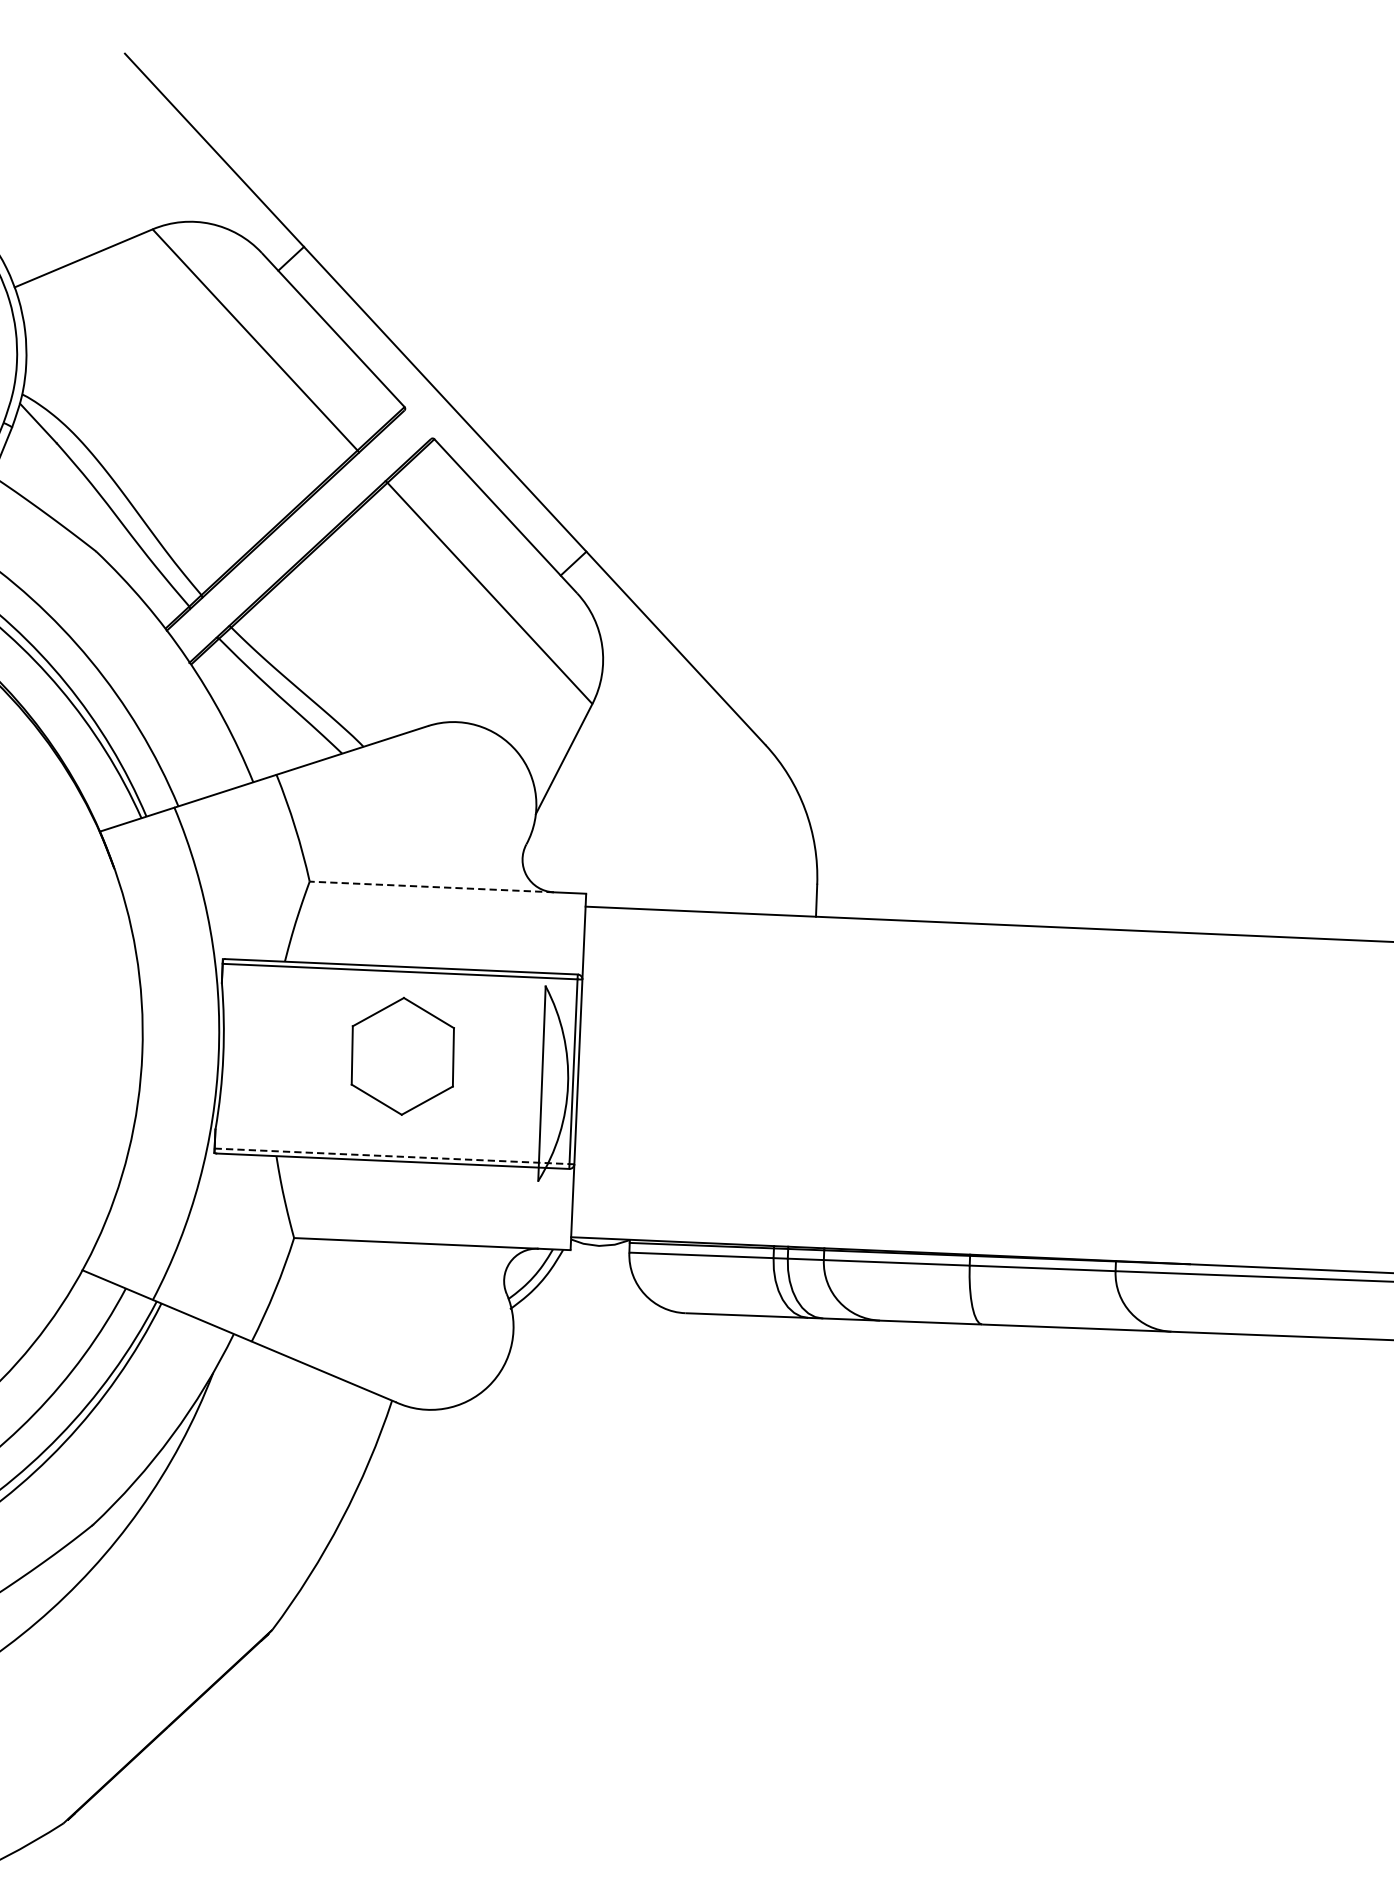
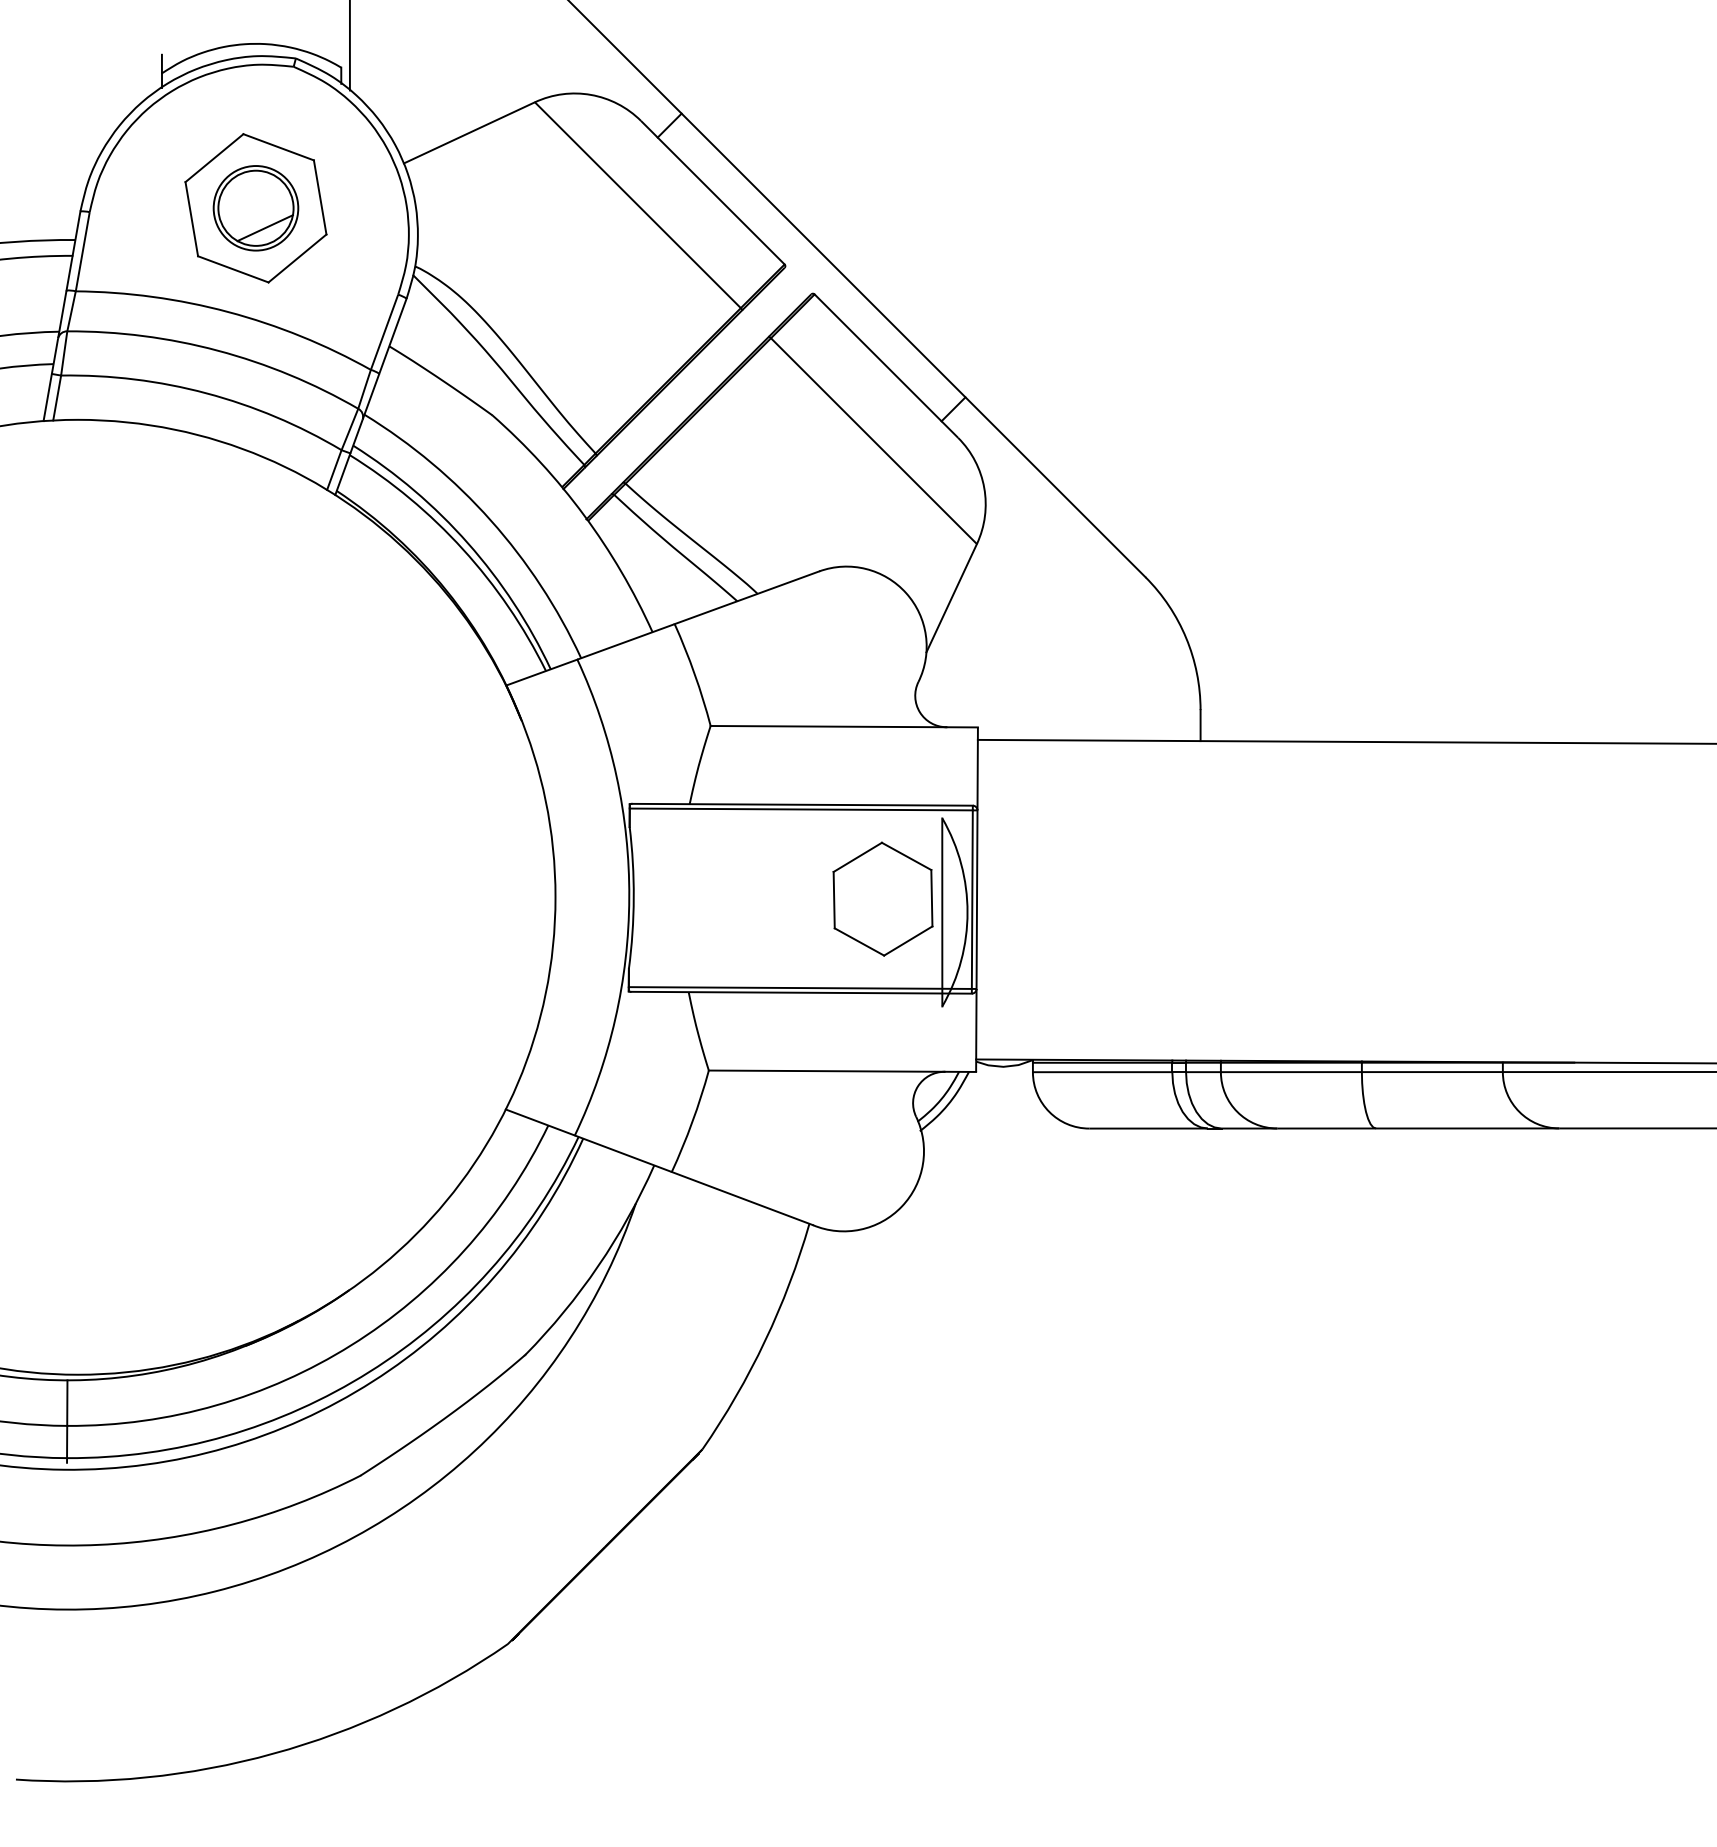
line: (431, 886) -> (828, 726), dashed -> solid
part: (402, 1055) -> (882, 898), moved
line: (392, 1156) -> (800, 988), dashed -> solid

